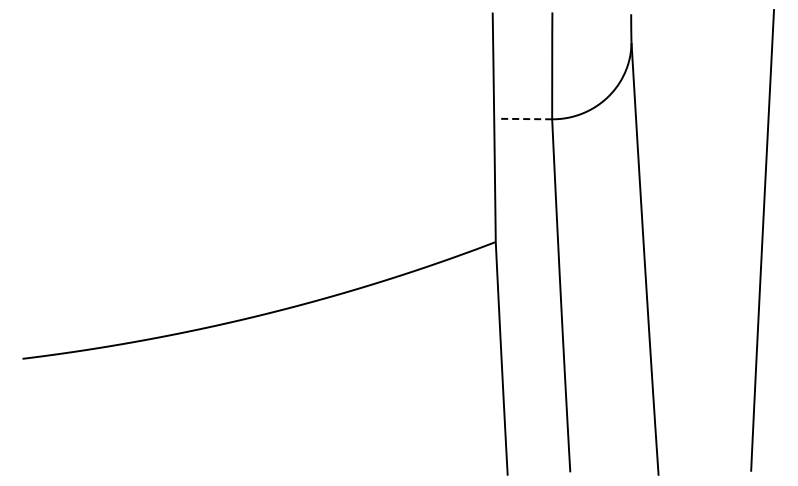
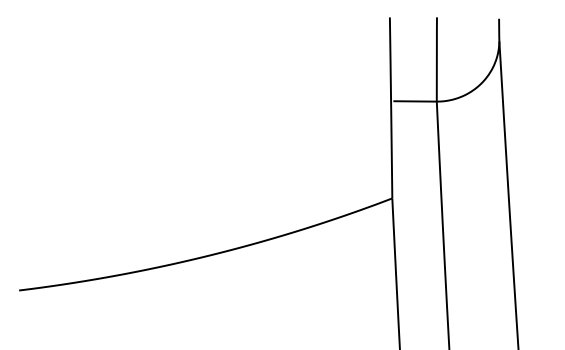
line: (524, 119) -> (414, 101), dashed -> solid

